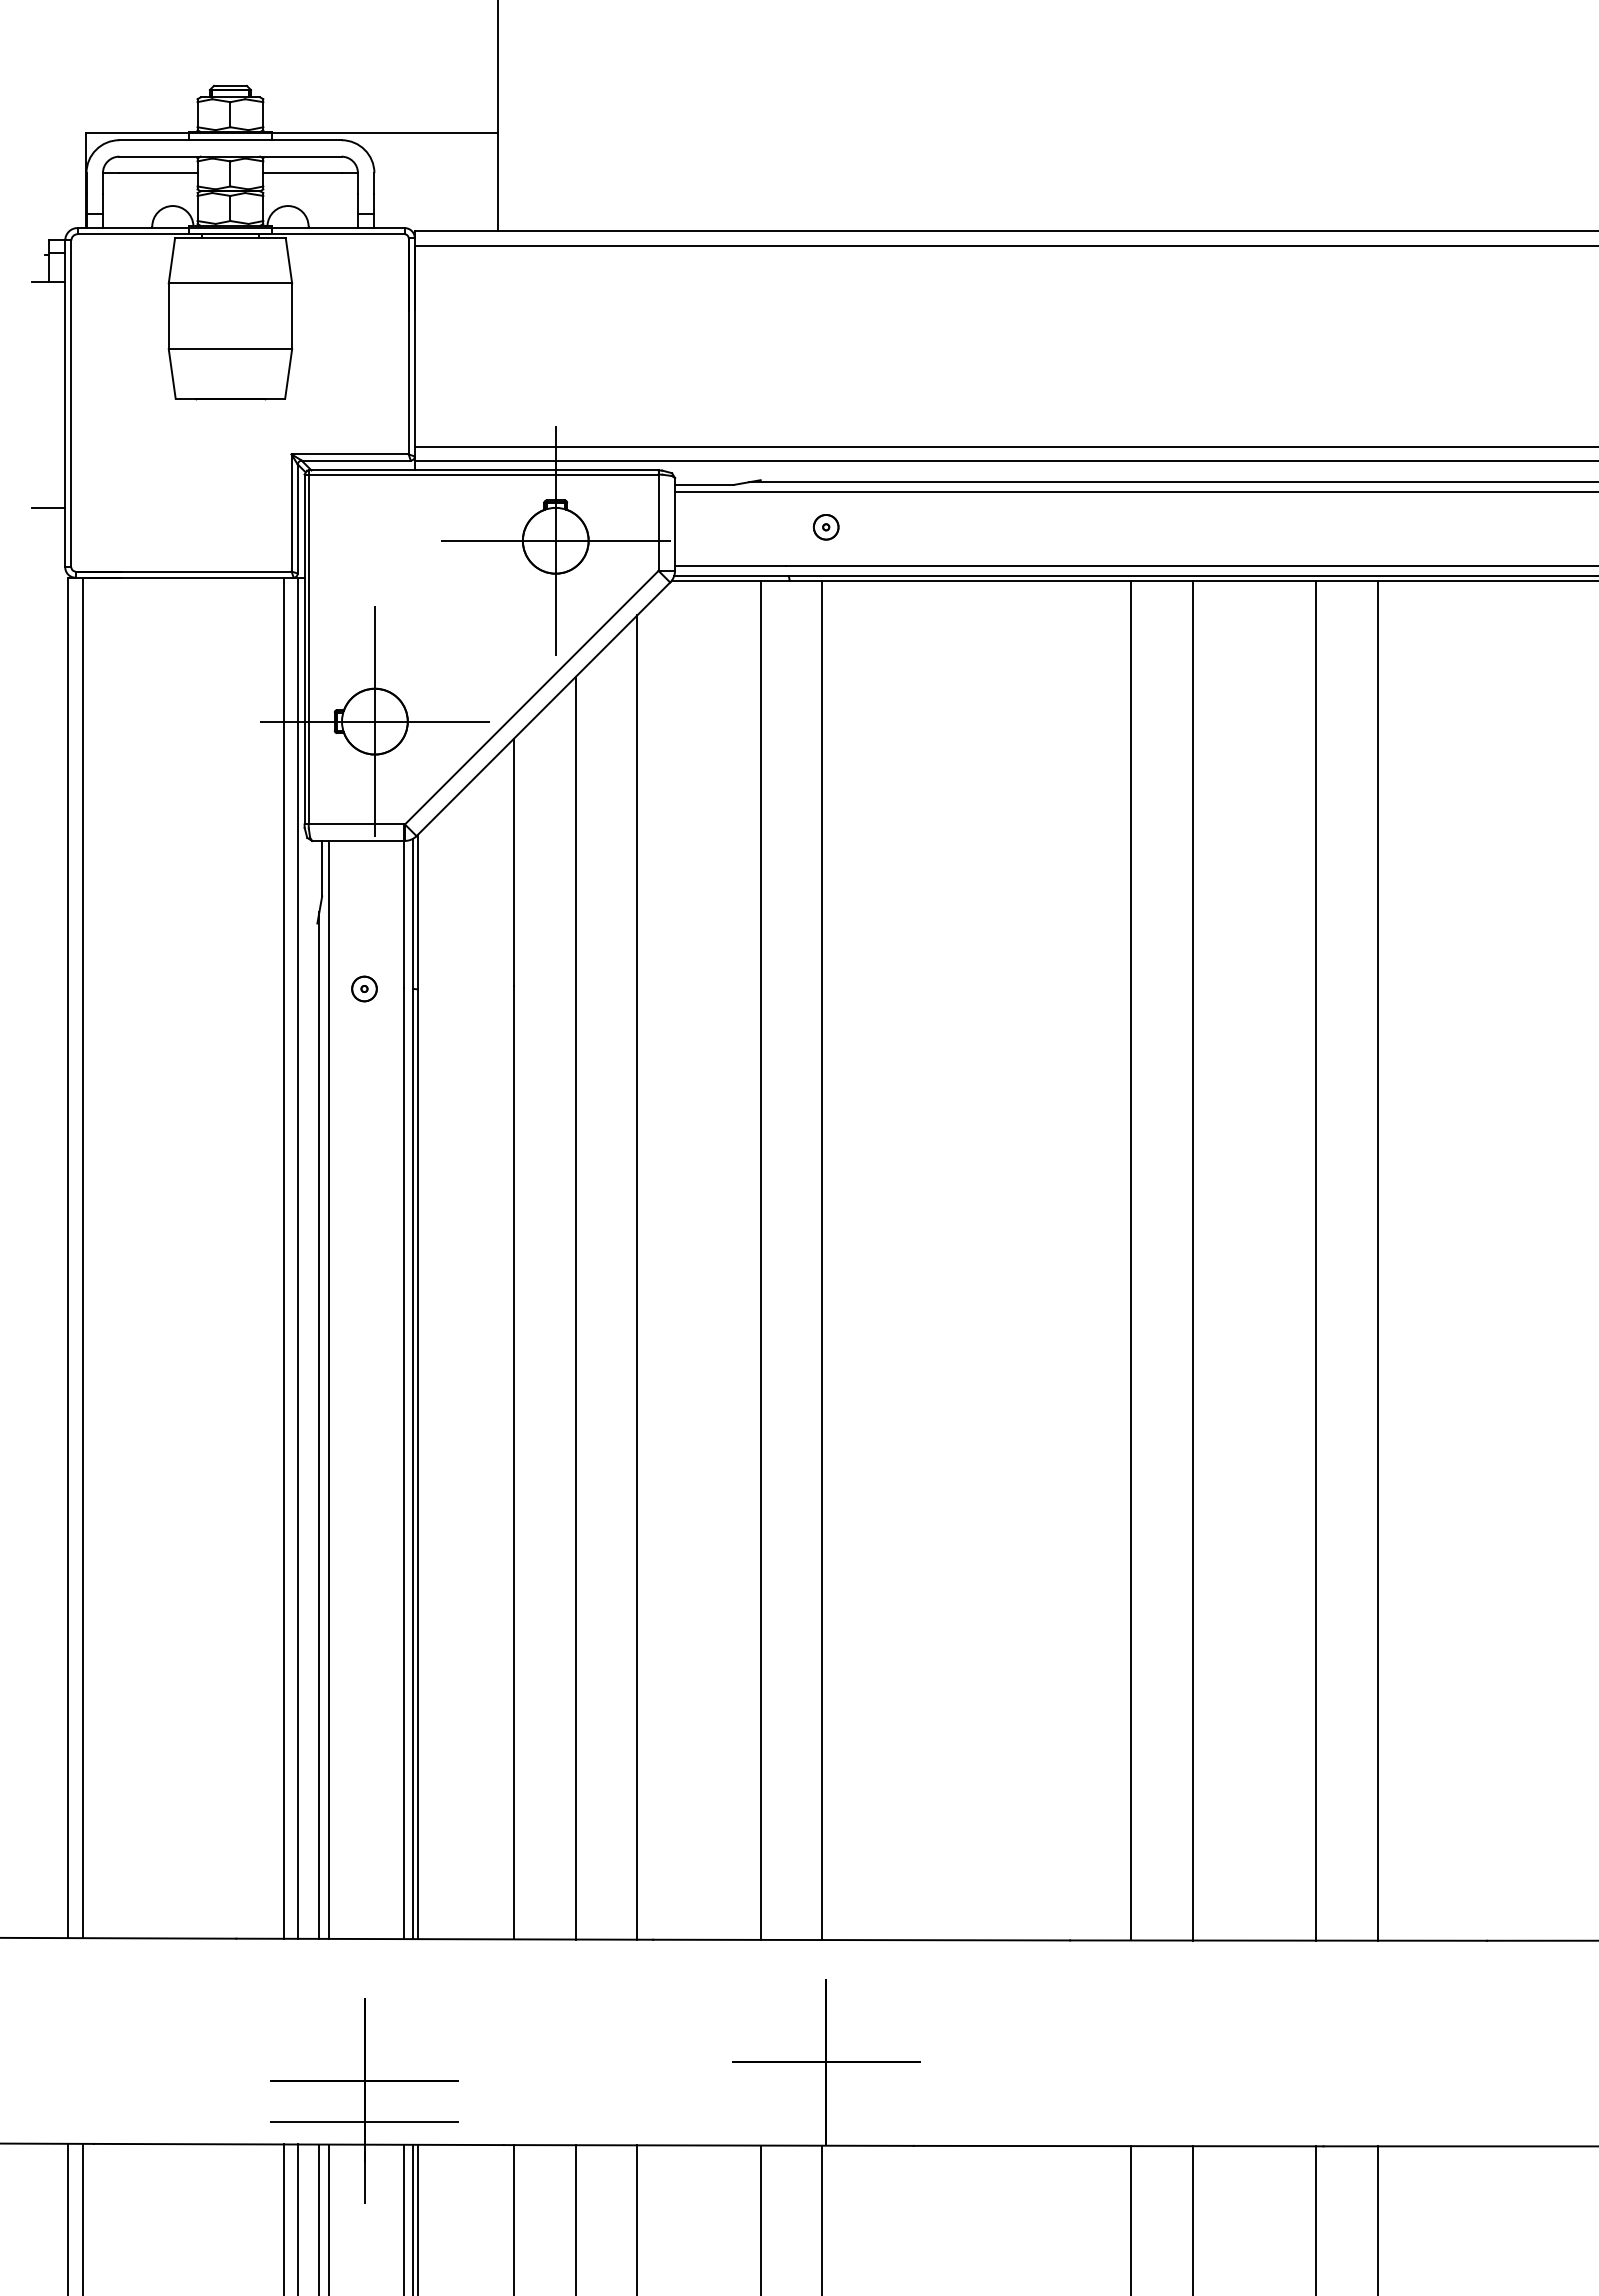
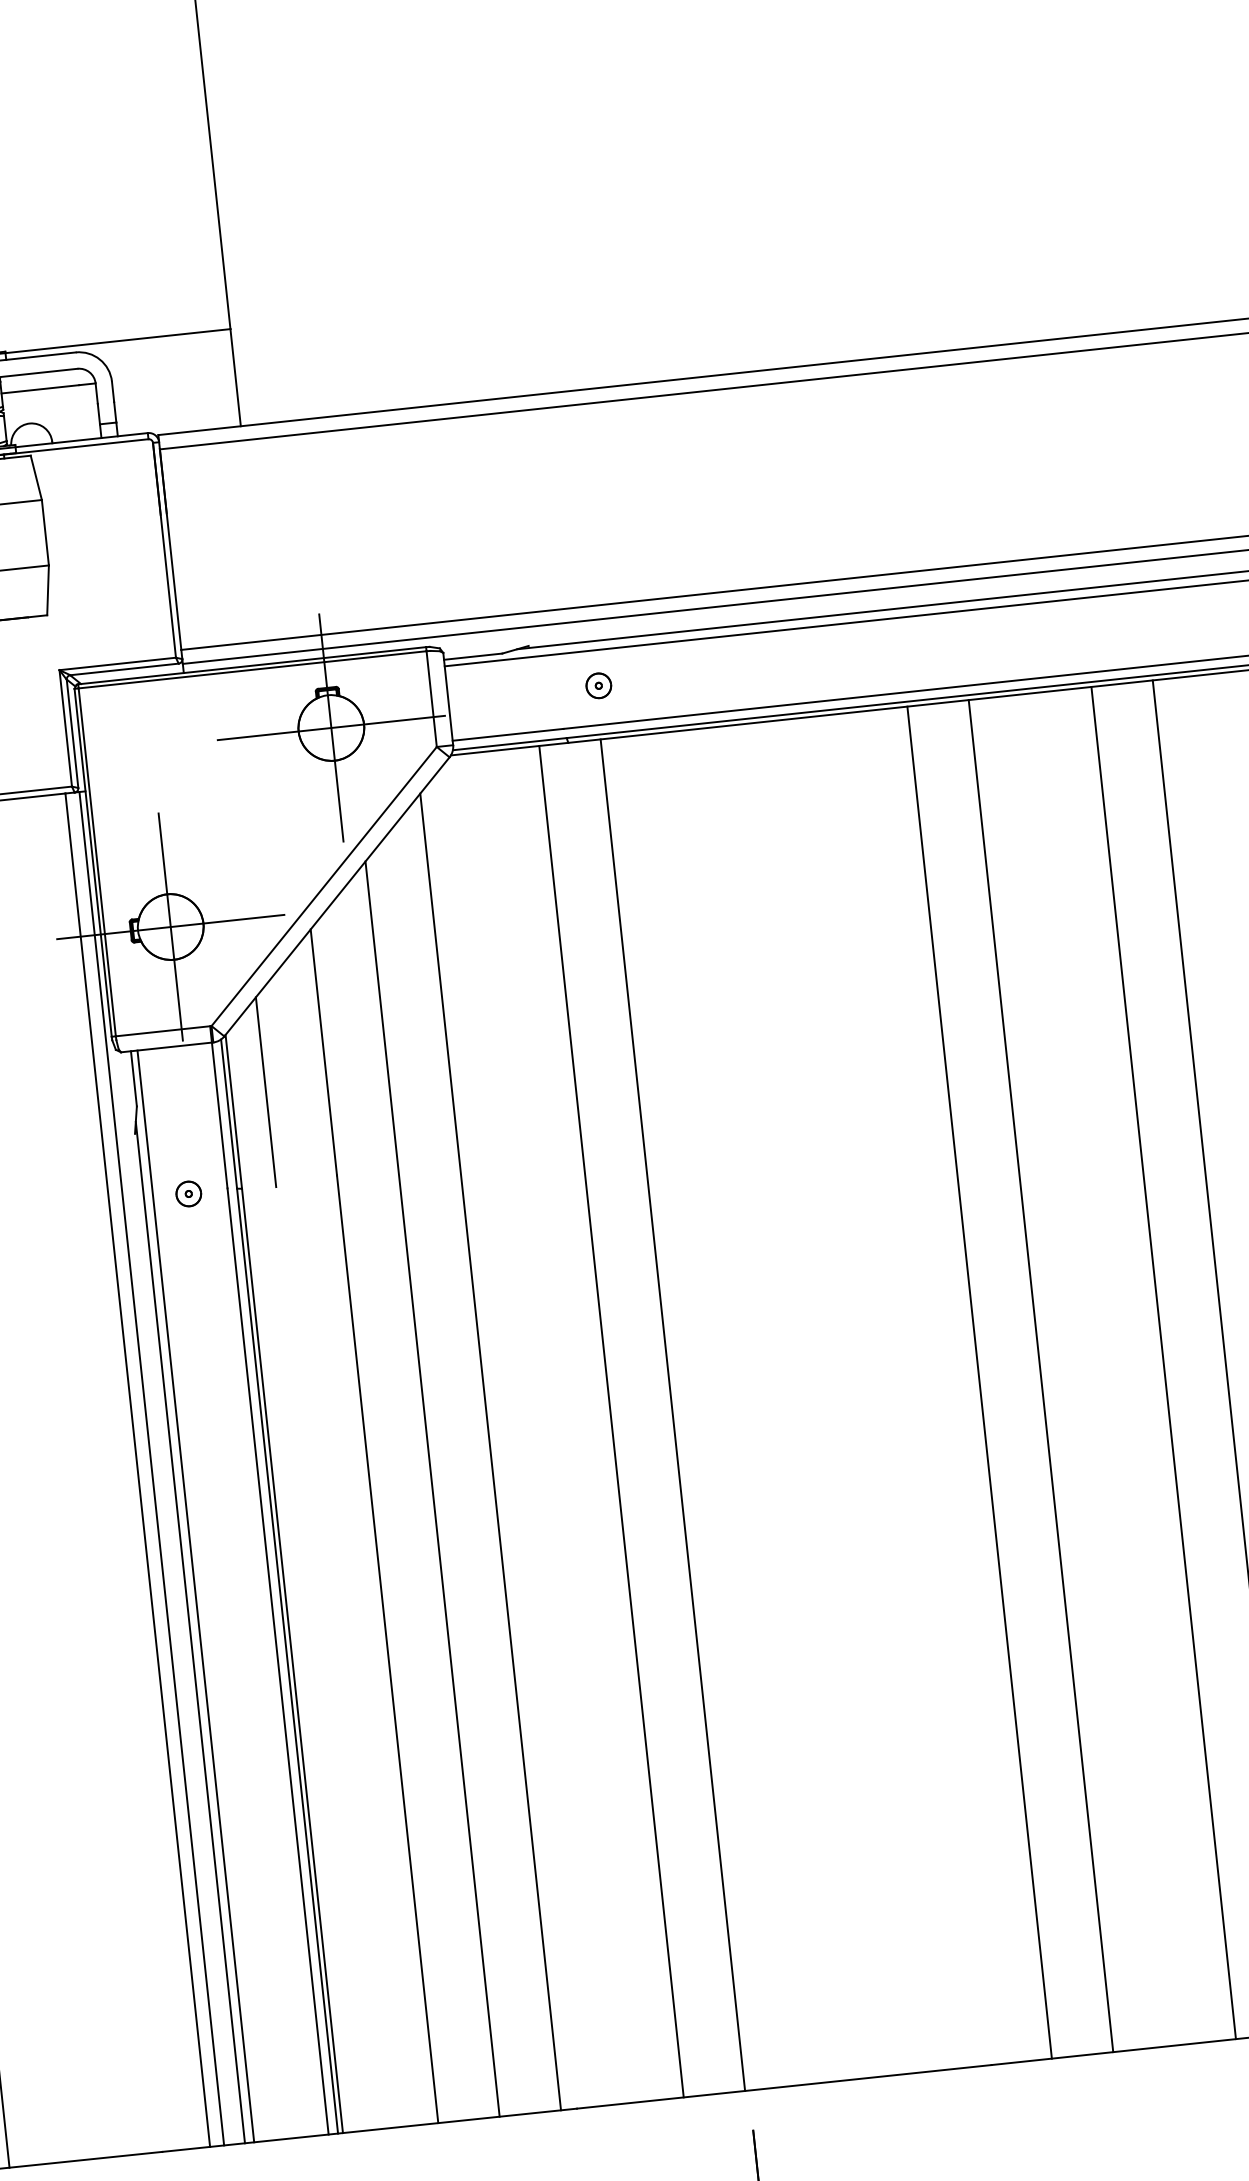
line: (452, 895) -> (266, 1091), added

